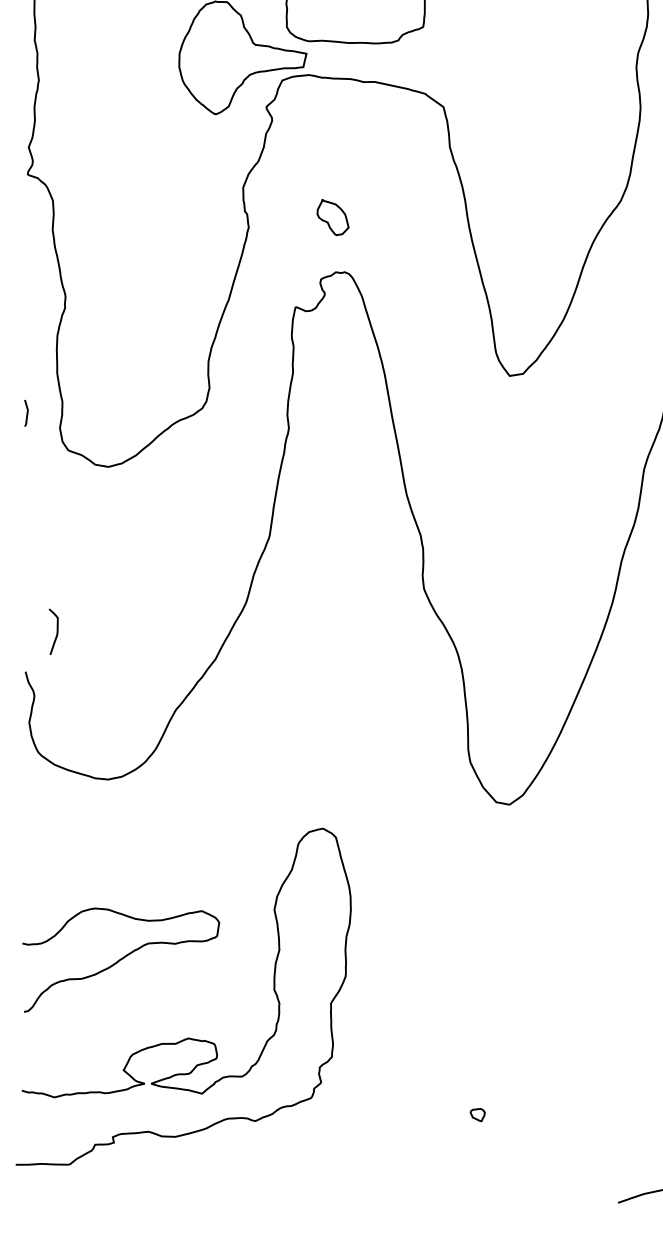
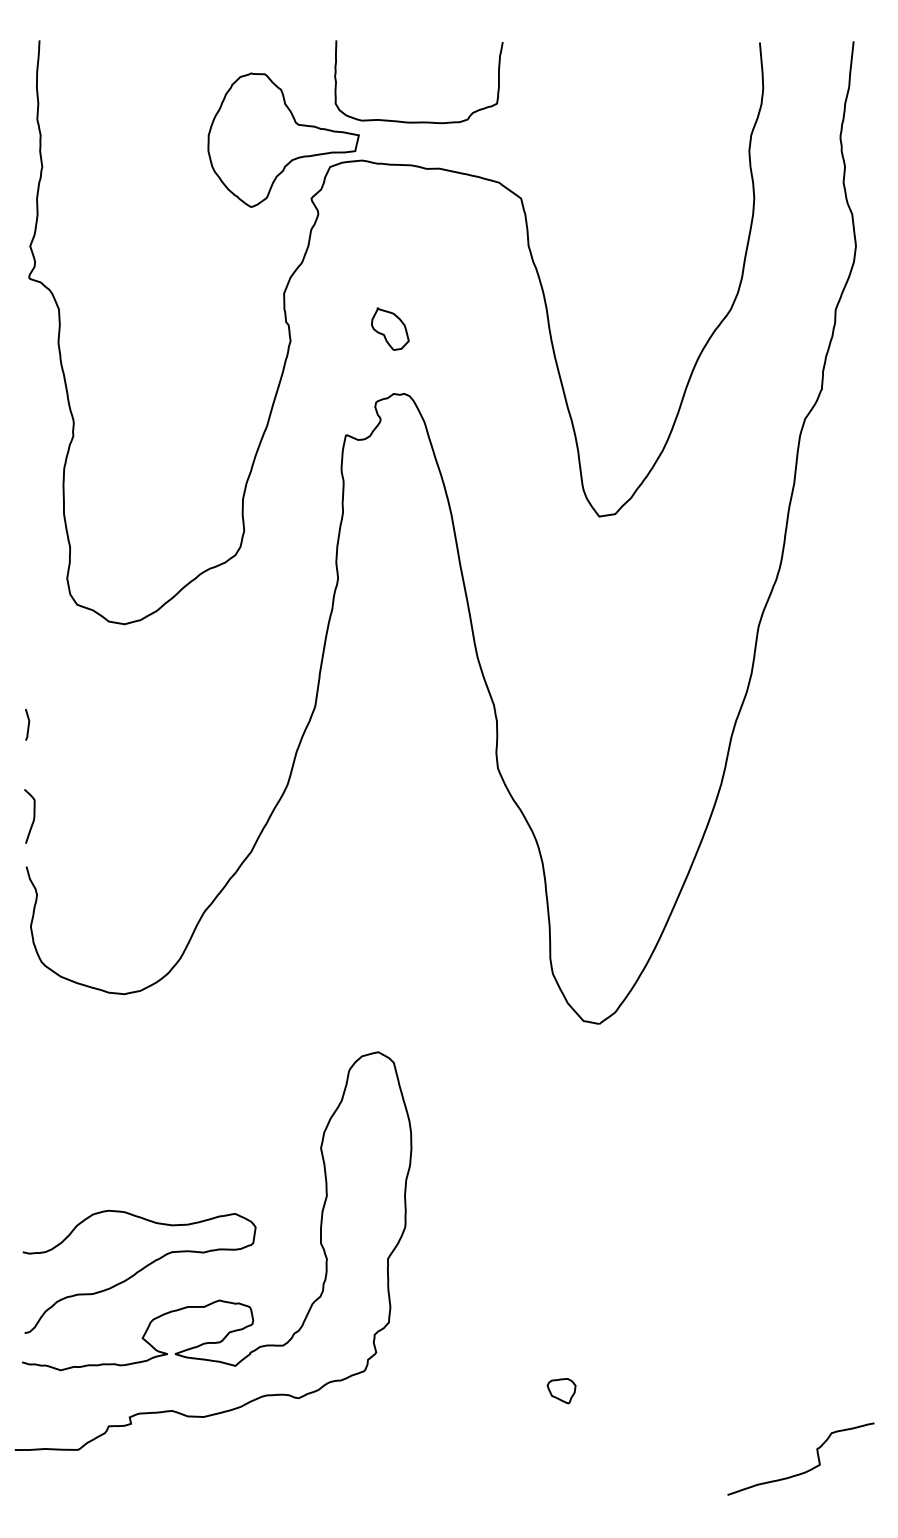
curve: (27, 413) -> (28, 724), moved
curve: (56, 631) -> (33, 816), moved
curve: (121, 959) -> (139, 1271), moved
part: (477, 1115) -> (561, 1391), size x1.67

